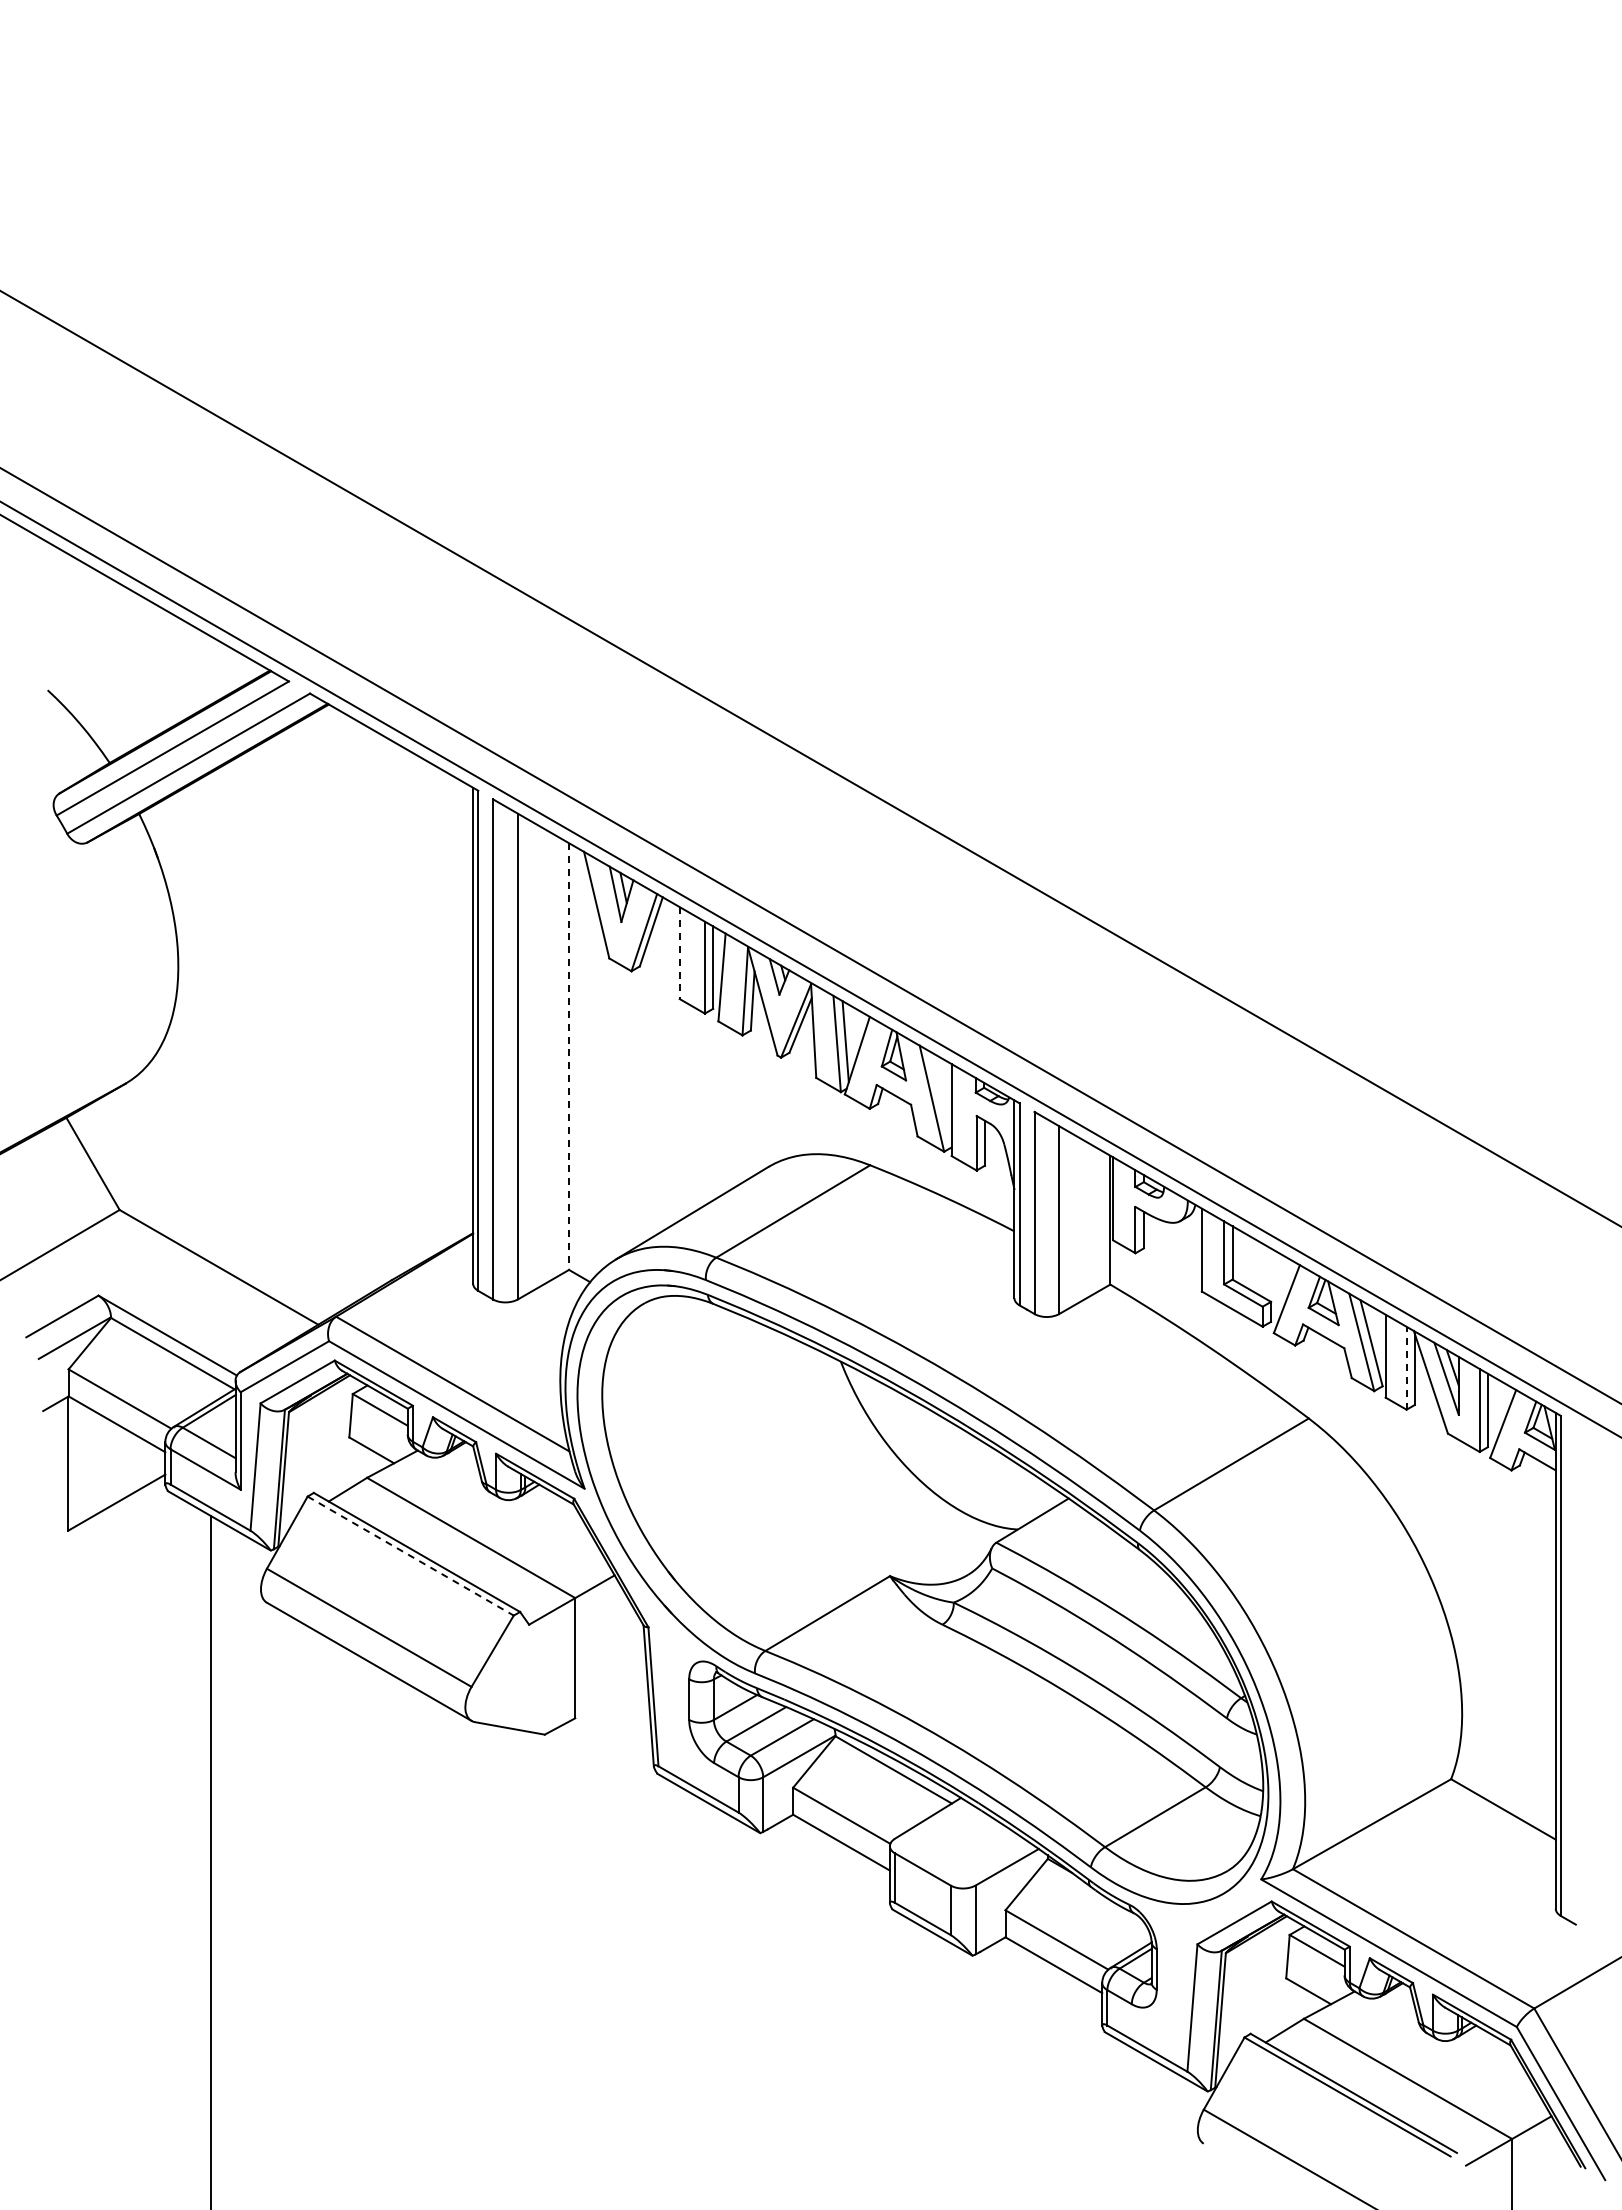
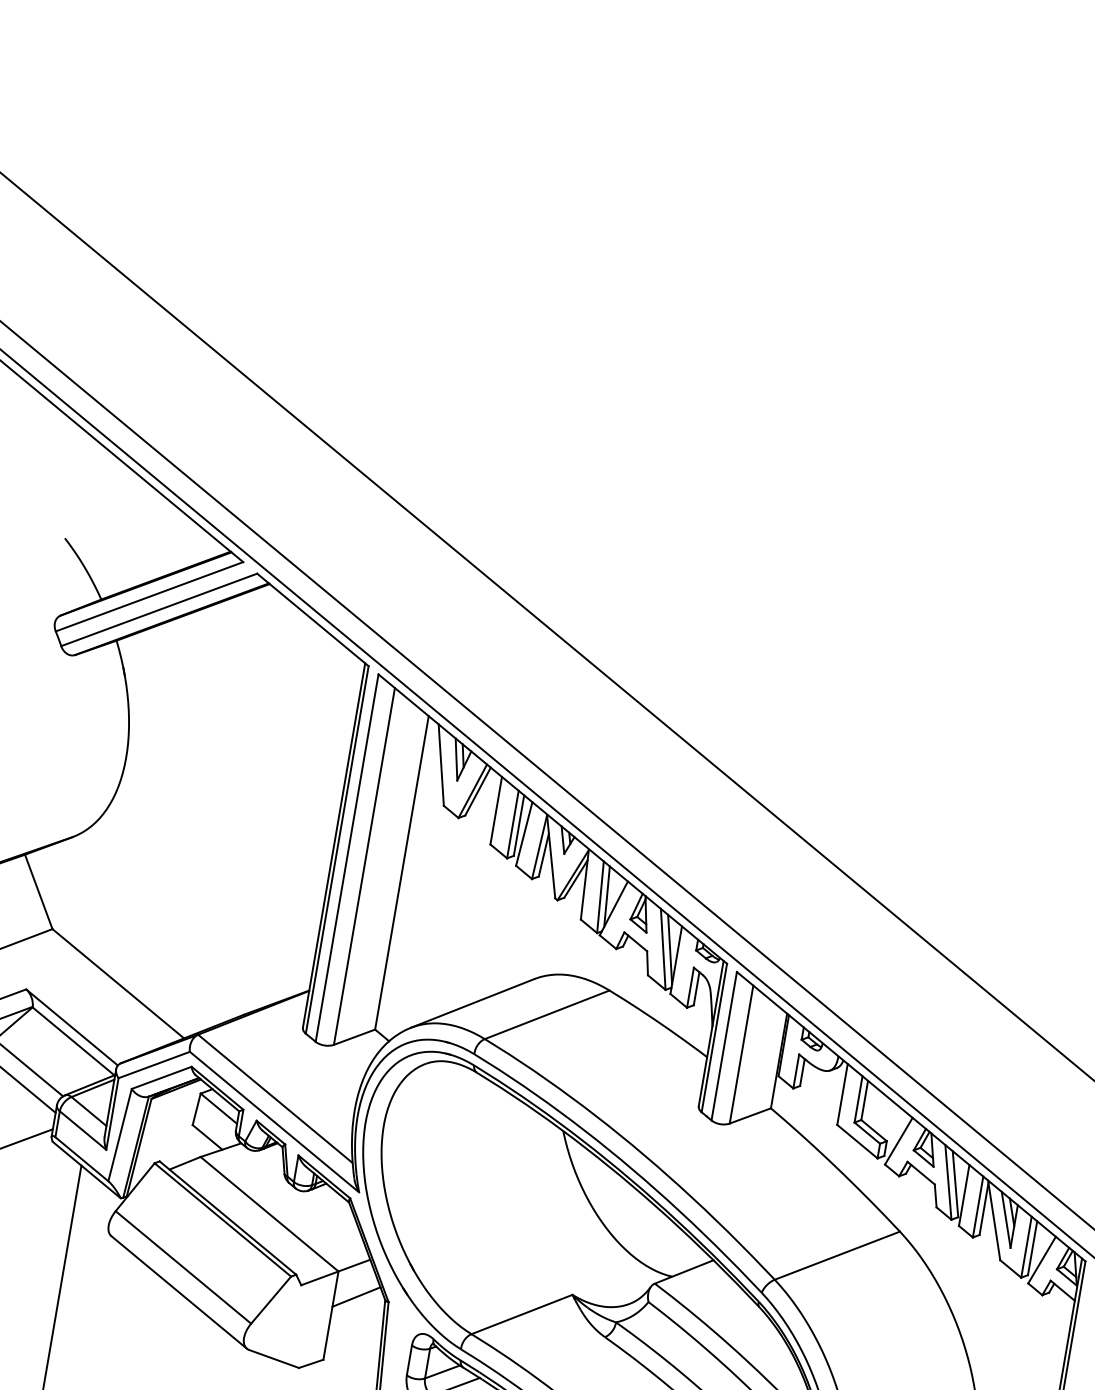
line: (679, 953) -> (496, 811), dashed -> solid
line: (569, 1057) -> (402, 873), dashed -> solid
line: (940, 1096) -> (669, 948), added
line: (1406, 1367) -> (978, 1206), dashed -> solid
line: (410, 1556) -> (222, 1220), dashed -> solid
line: (604, 1627) -> (356, 1296), added

